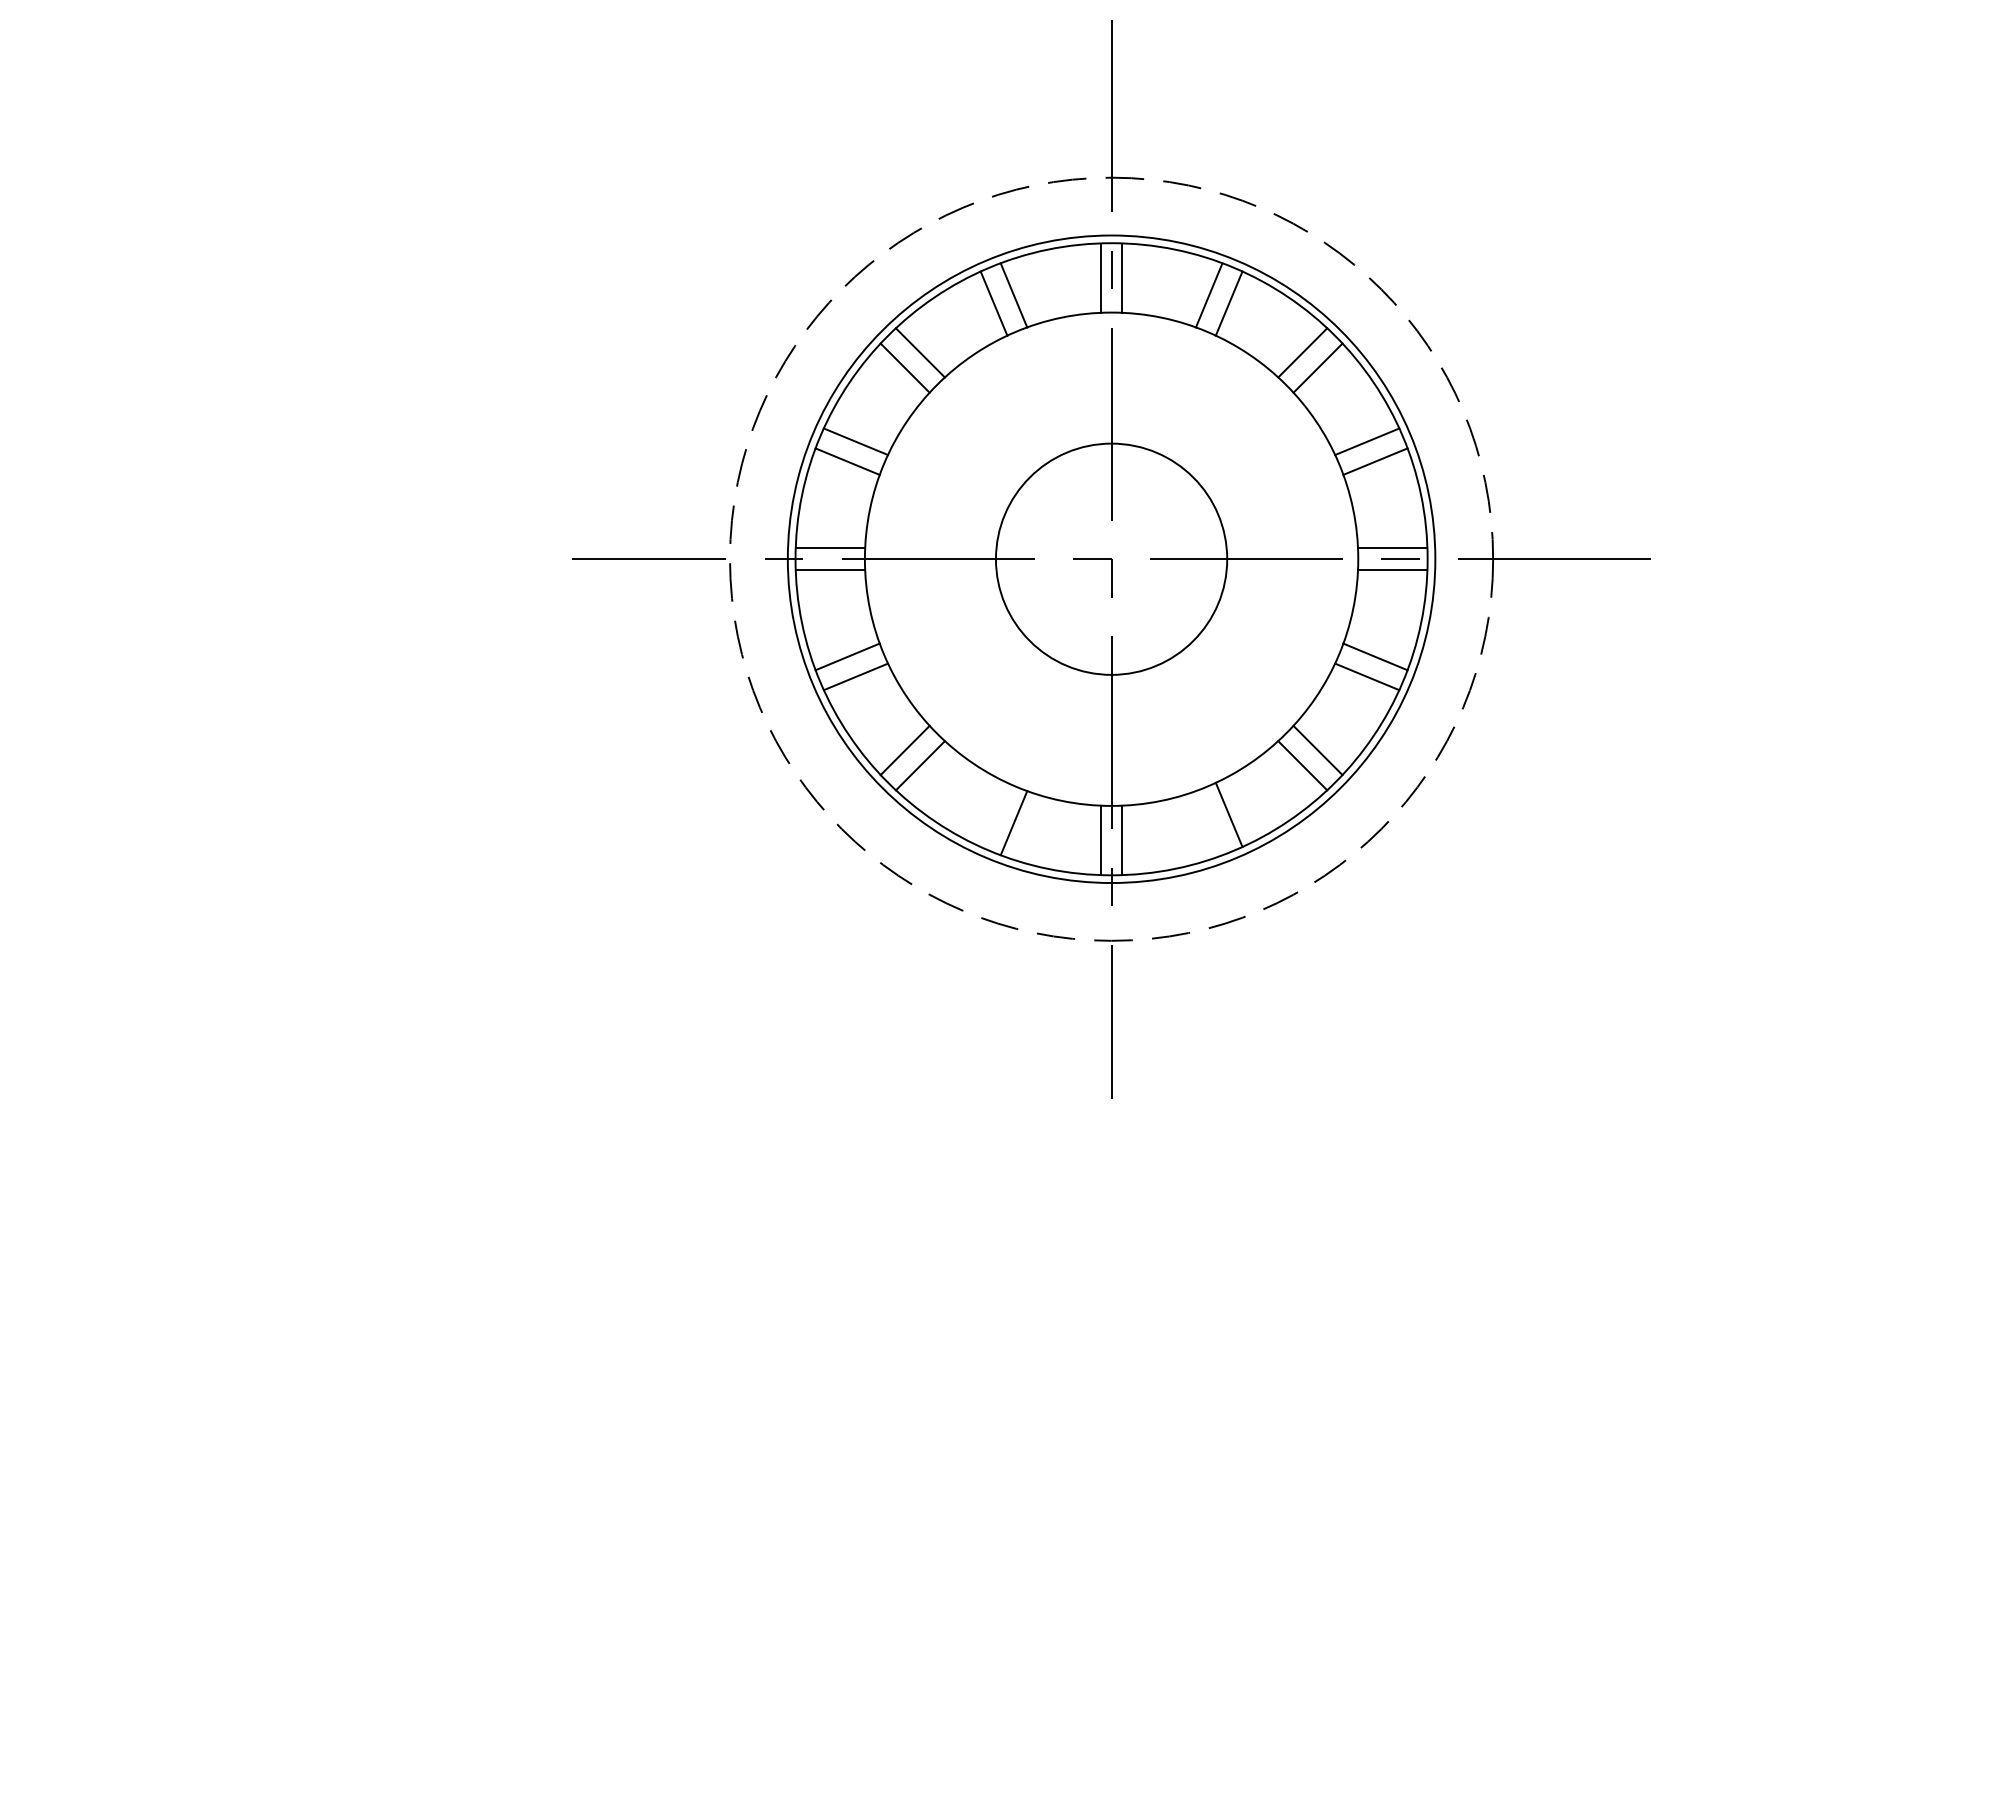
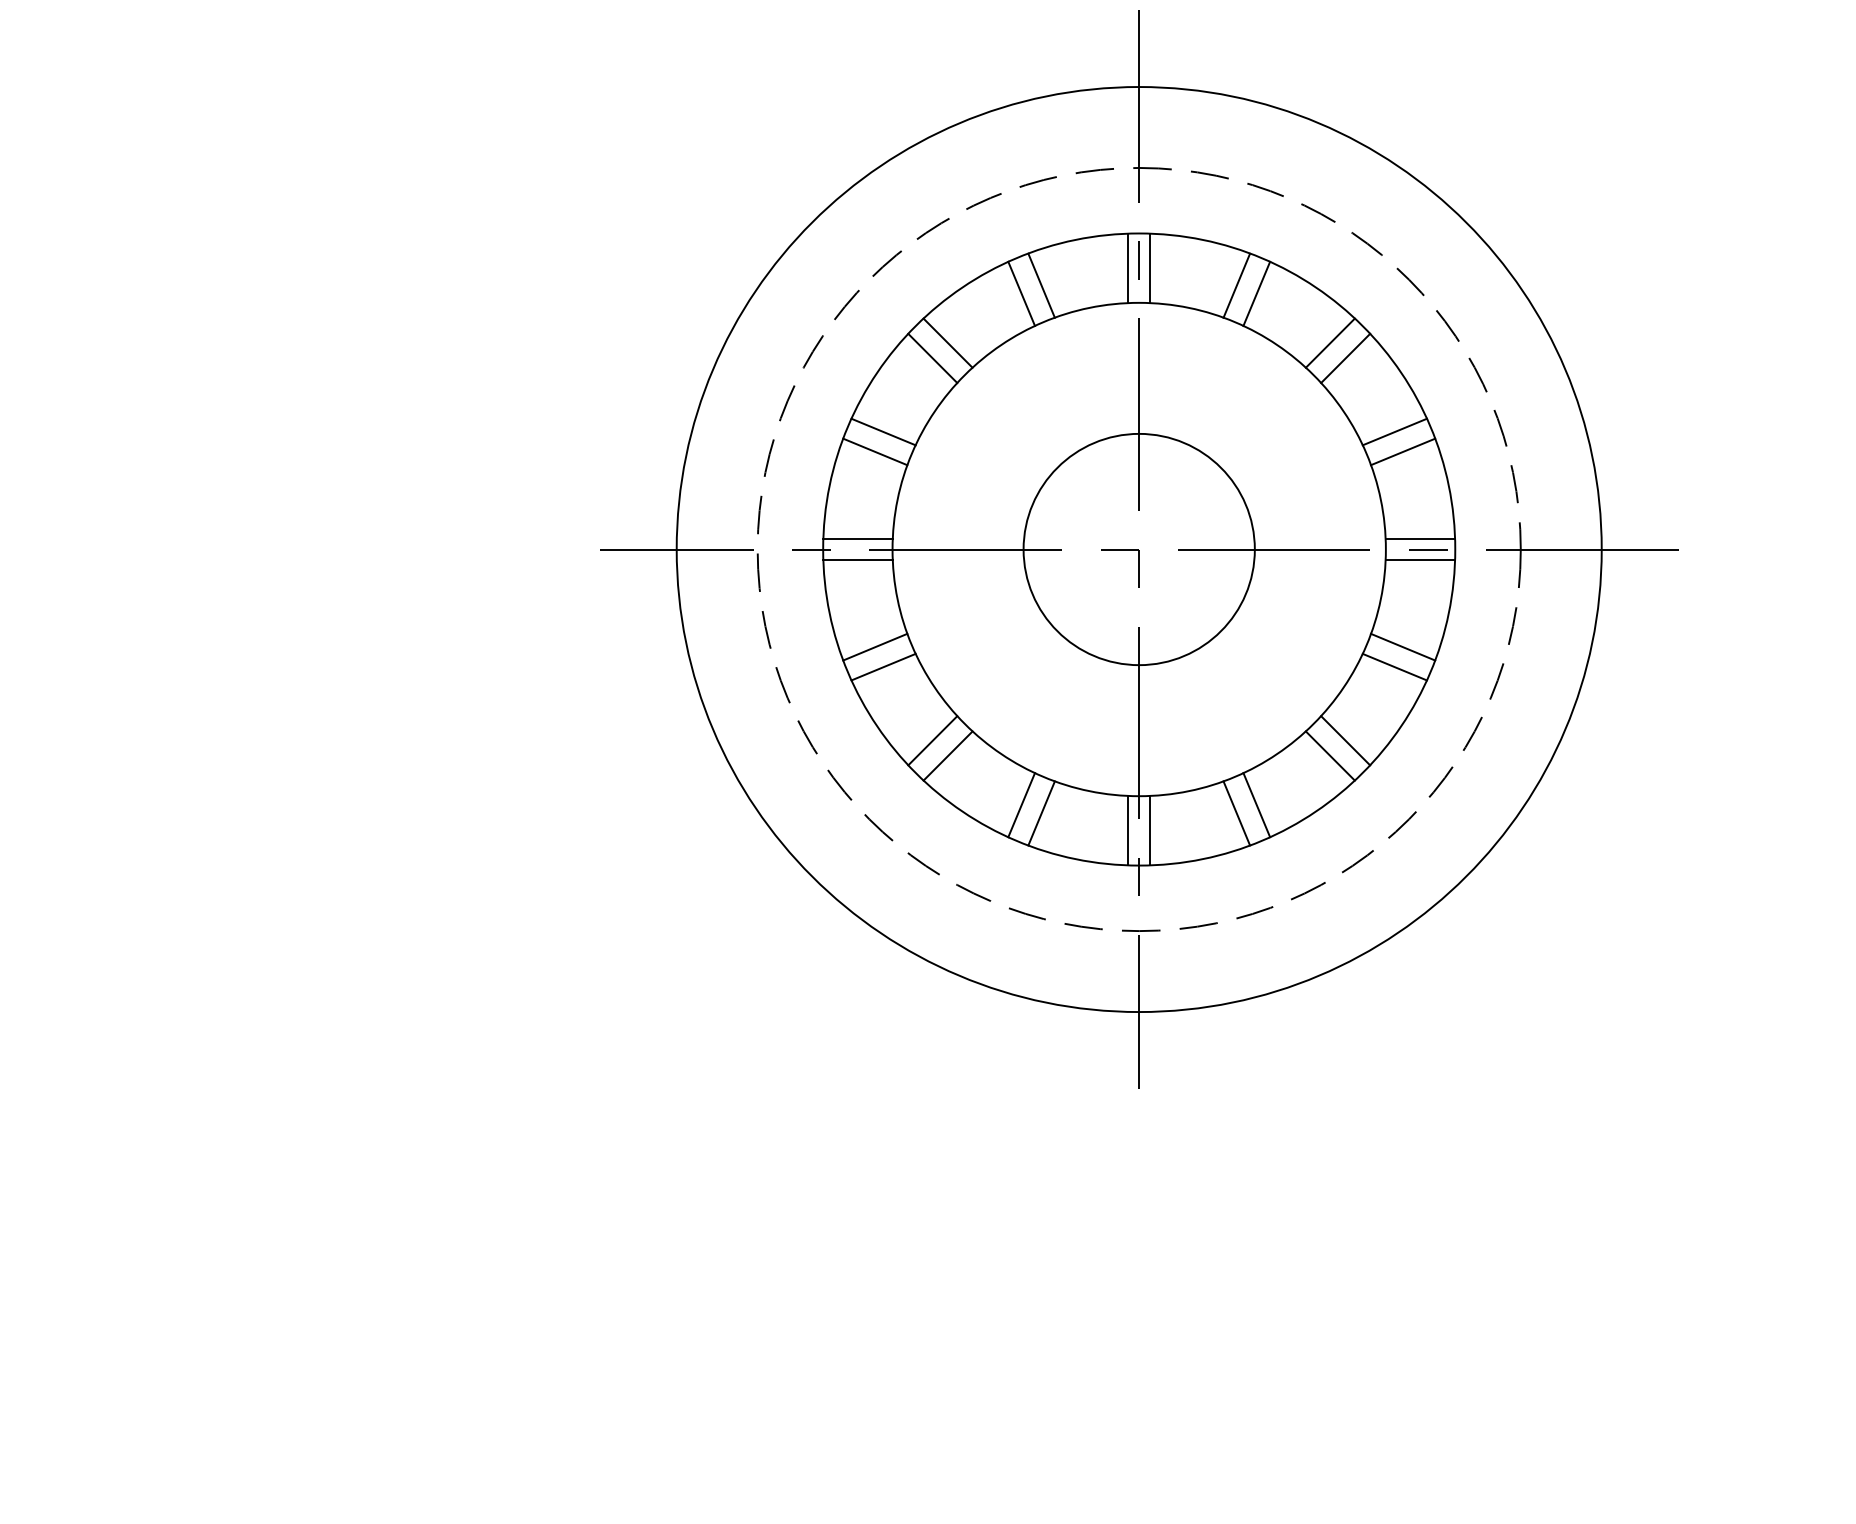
circle: (1111, 558) -> (1139, 548), size x1.43
line: (993, 814) -> (1021, 804), added
line: (1208, 823) -> (1236, 813), added

